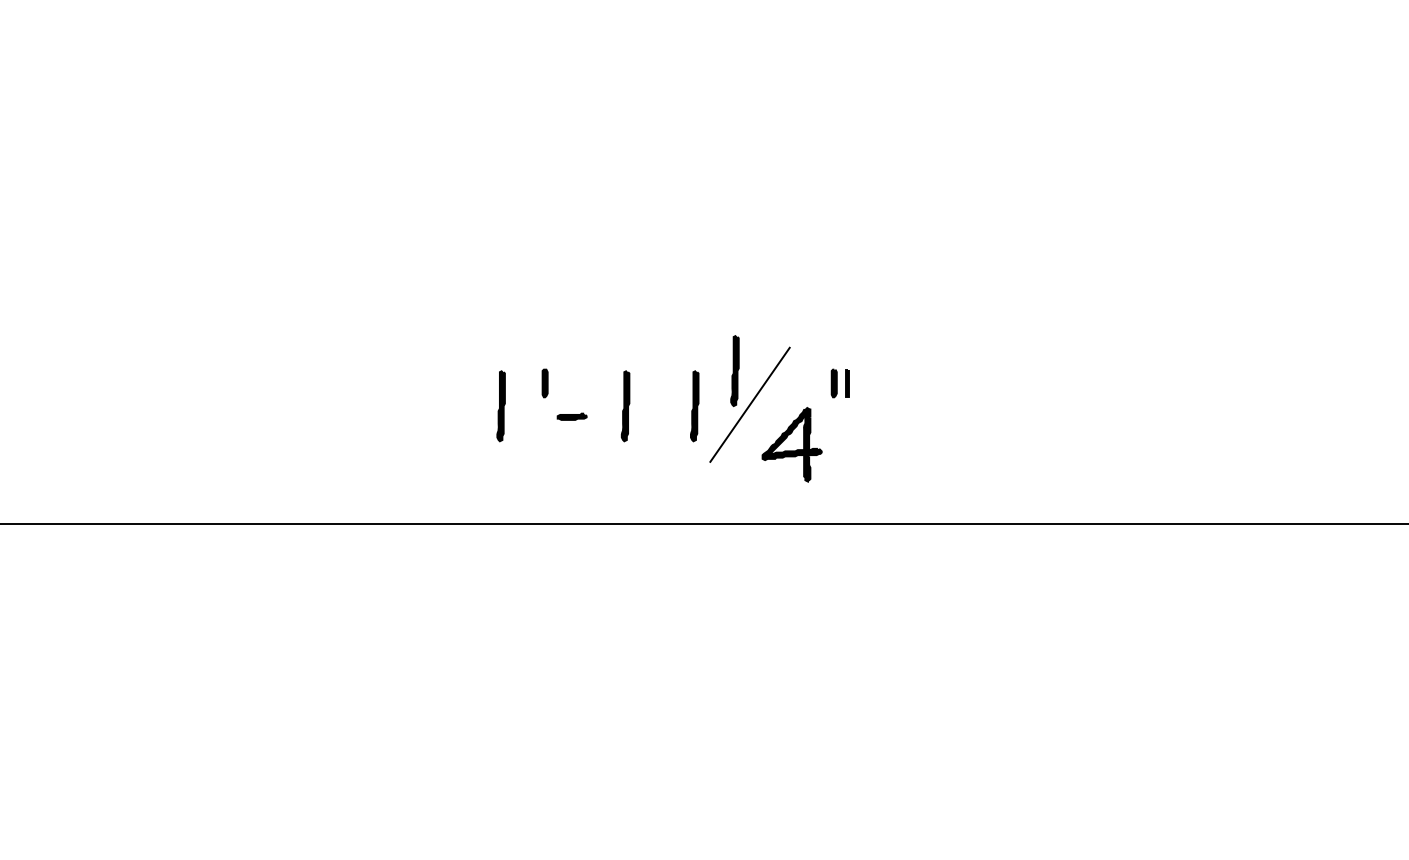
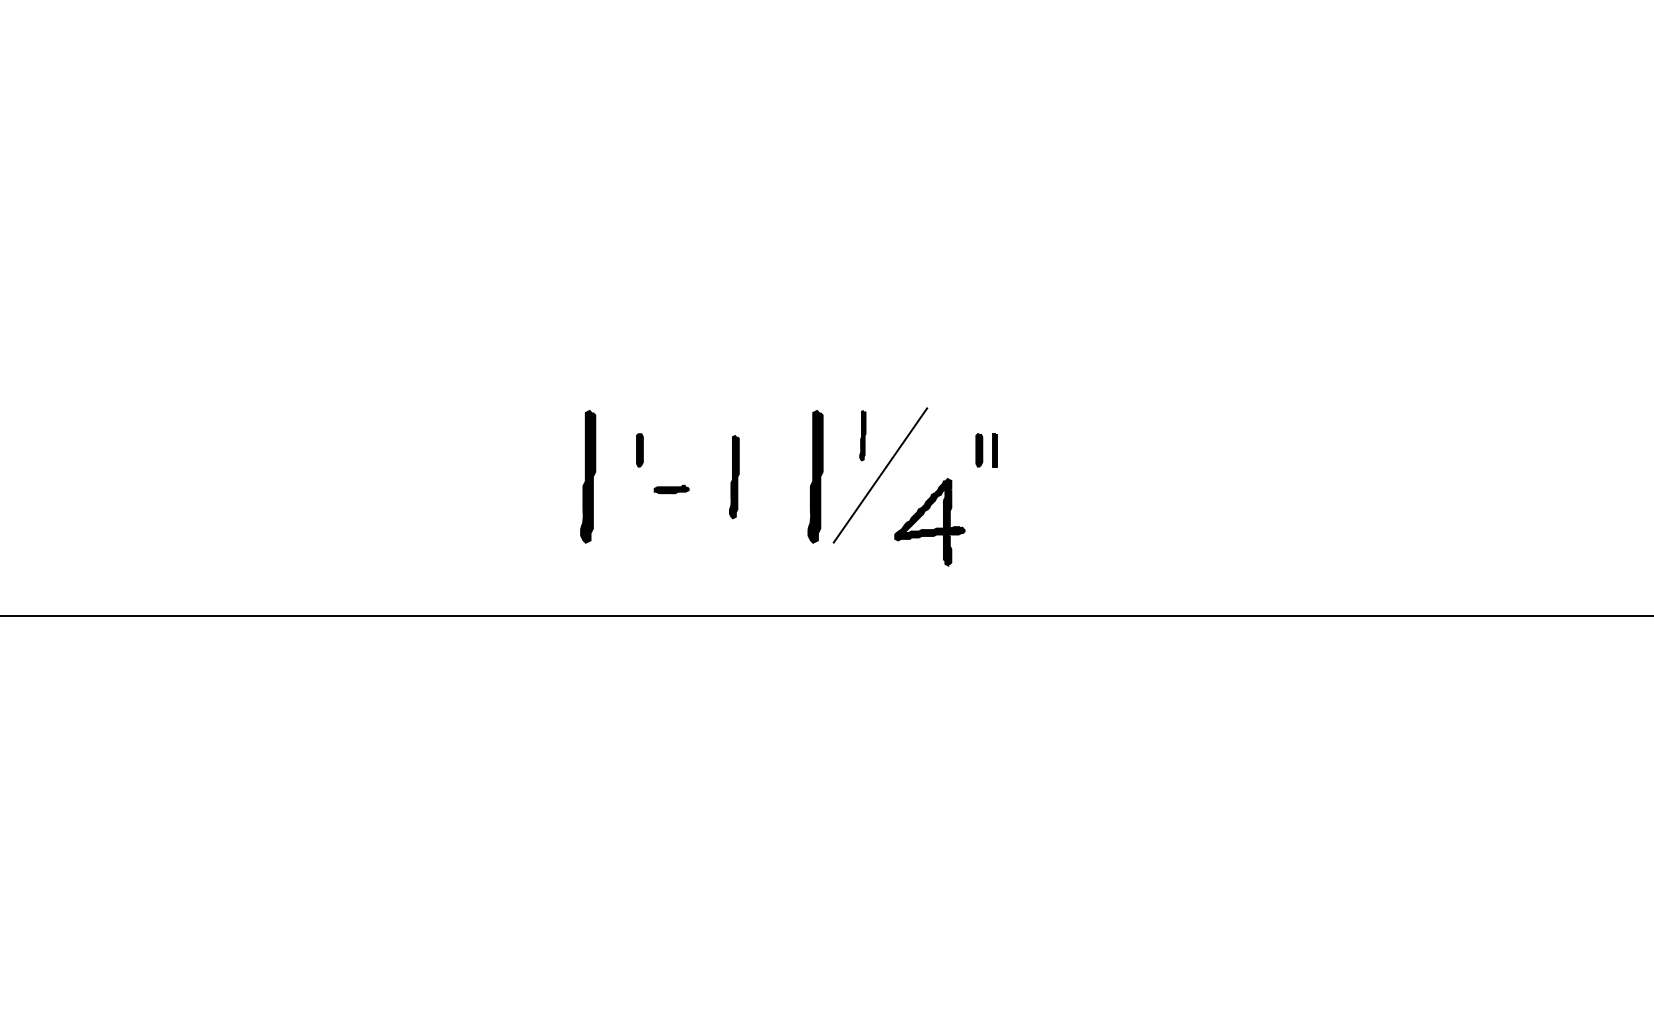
part: (734, 370) -> (862, 435), size x0.6
part: (501, 406) -> (588, 477), size x1.6
part: (694, 406) -> (815, 477), size x1.6

